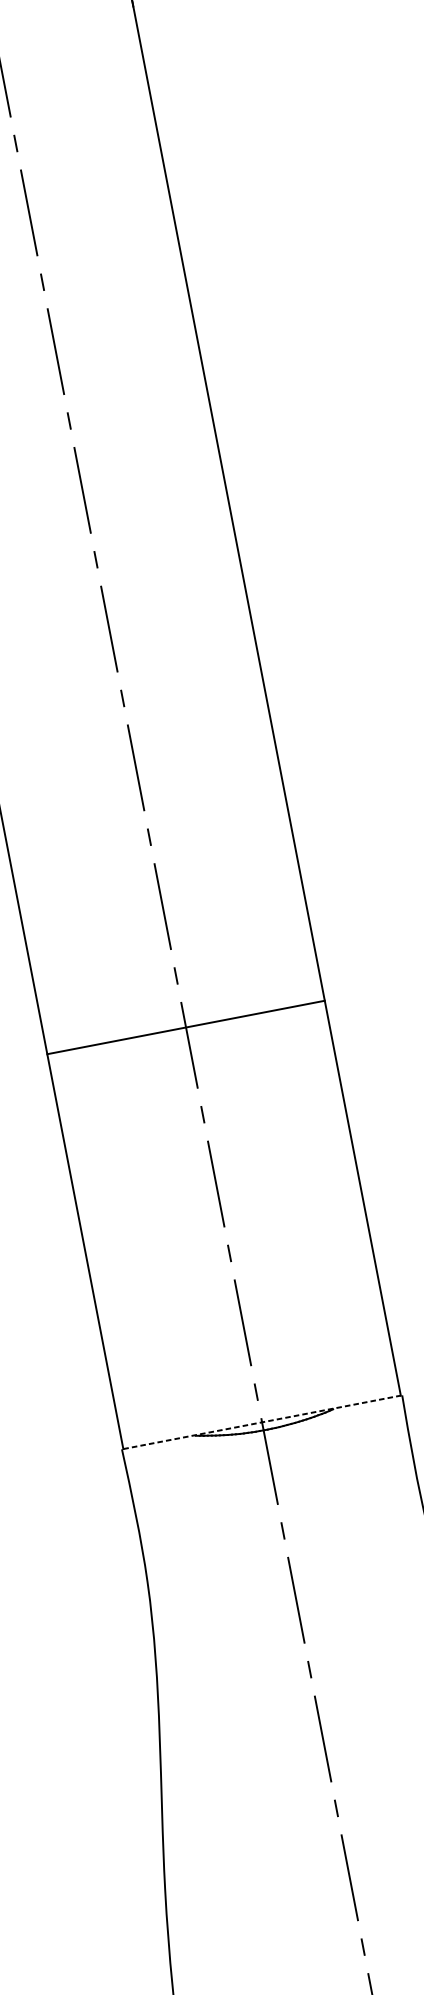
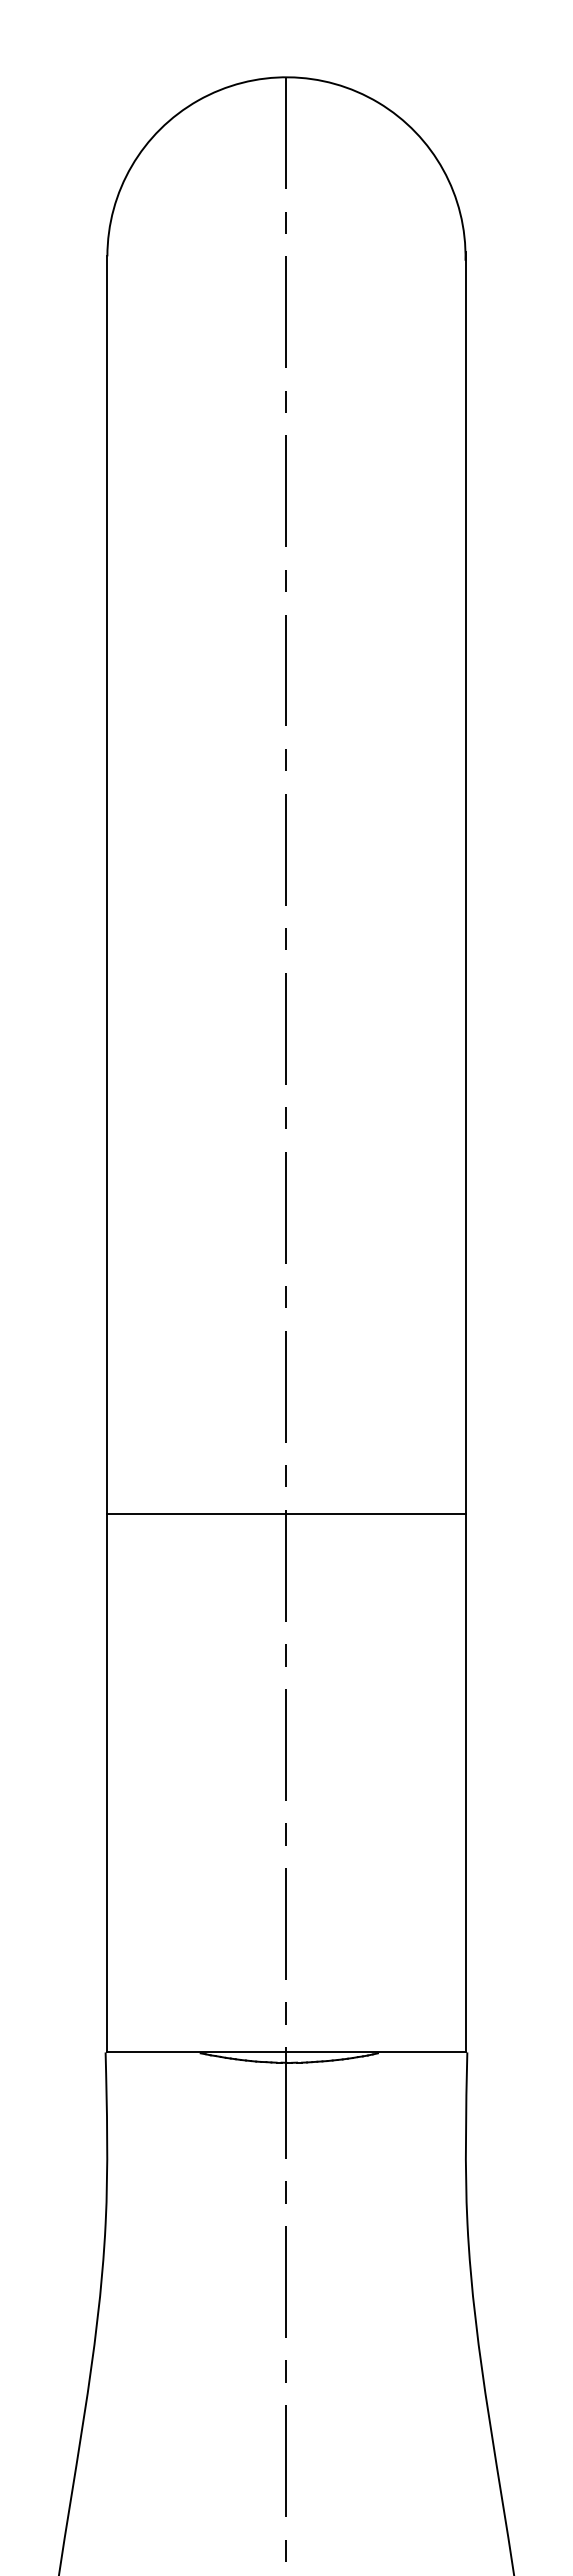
line: (186, 1027) -> (286, 1513), moved
line: (262, 1422) -> (286, 2052), dashed -> solid

